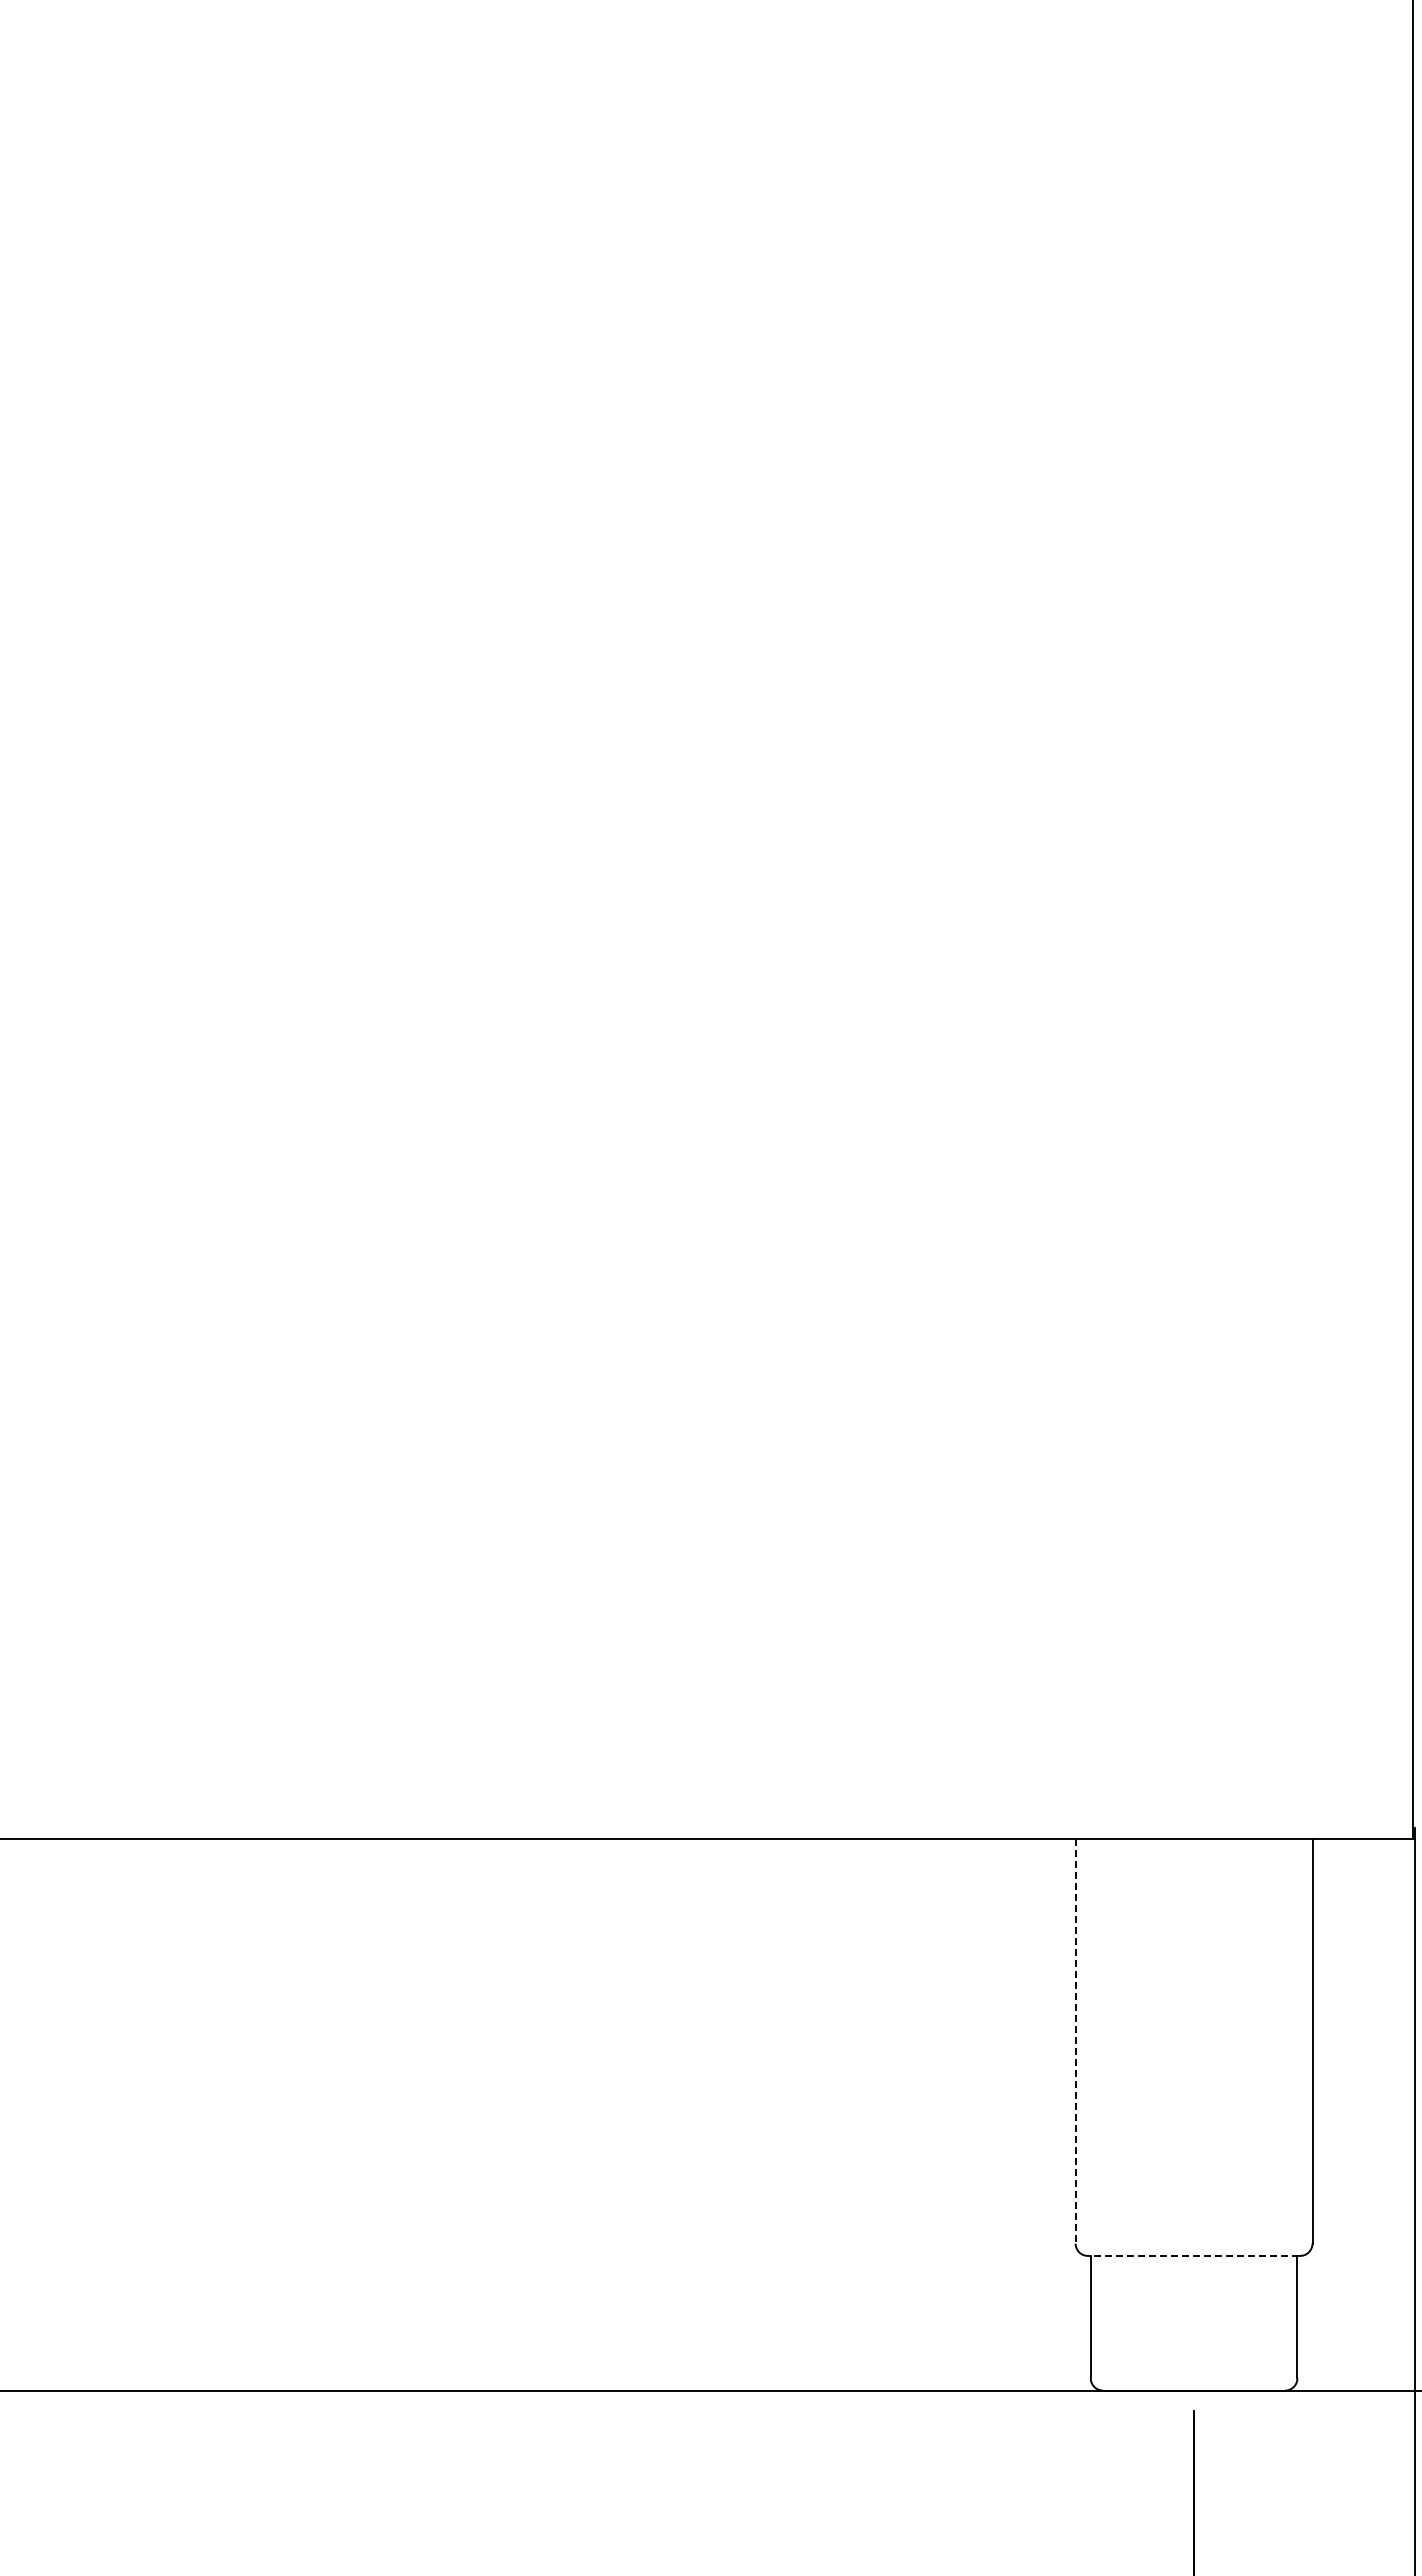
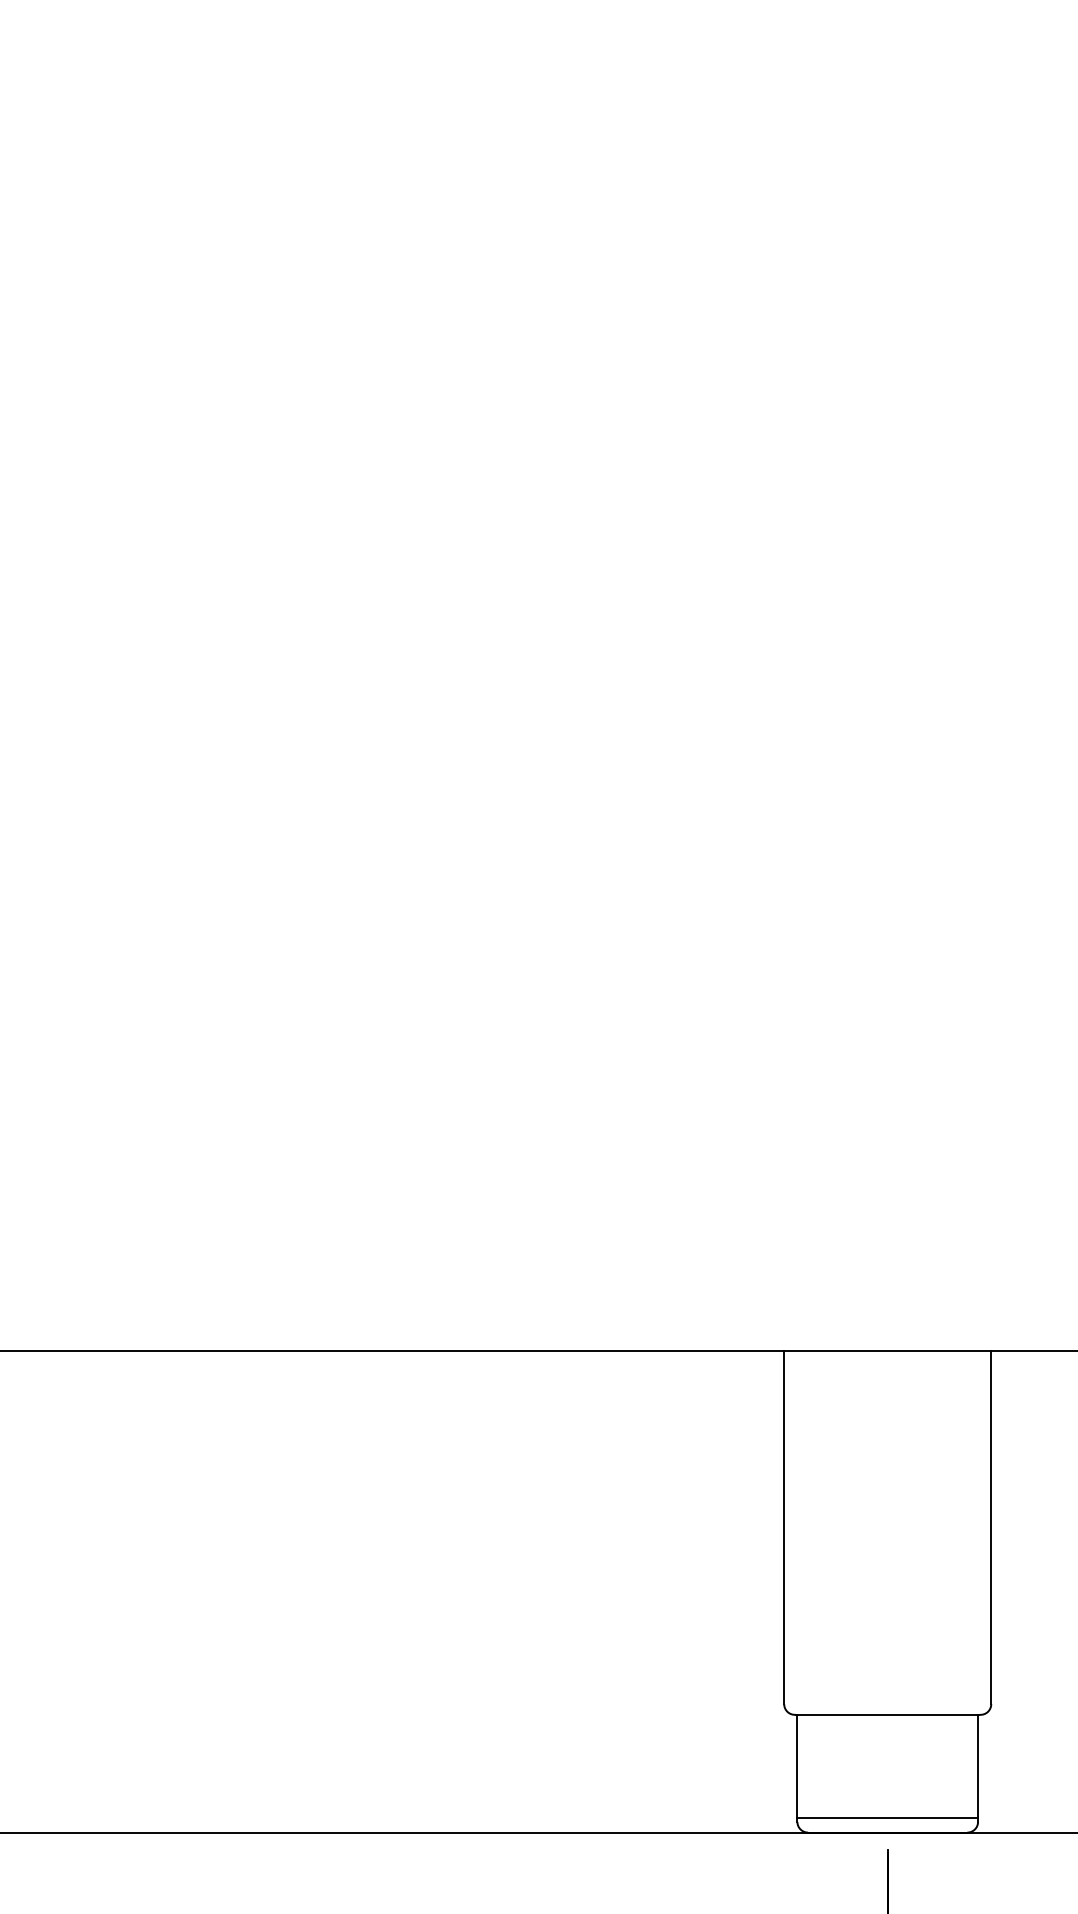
line: (1075, 2042) -> (784, 1528), dashed -> solid
line: (1194, 2255) -> (888, 1714), dashed -> solid
line: (1193, 2374) -> (887, 1818), added

